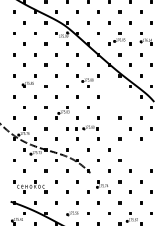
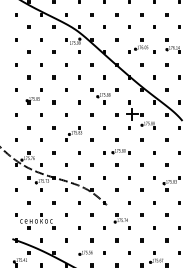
part: (118, 96) -> (140, 114), added
part: (86, 127) -> (116, 151), moved
part: (140, 154) -> (166, 183), added

